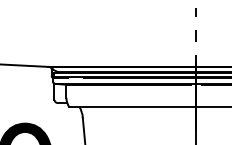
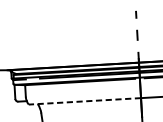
line: (132, 106) -> (84, 100), solid -> dashed

